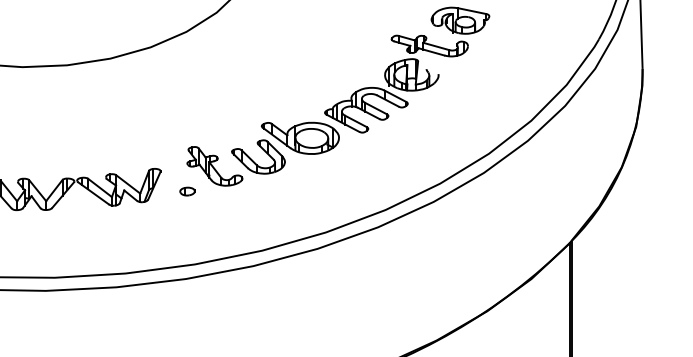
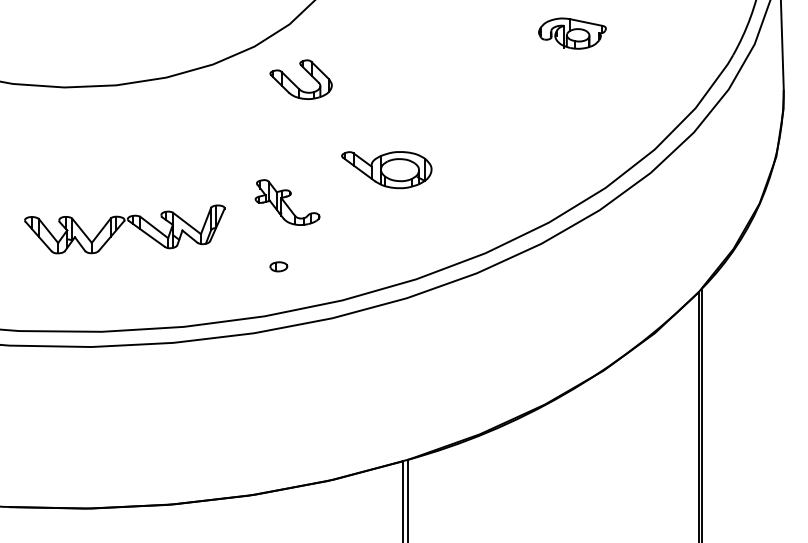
part: (396, 84) -> (498, 107), removed
part: (253, 161) -> (295, 84), moved
part: (187, 191) -> (278, 266), moved

